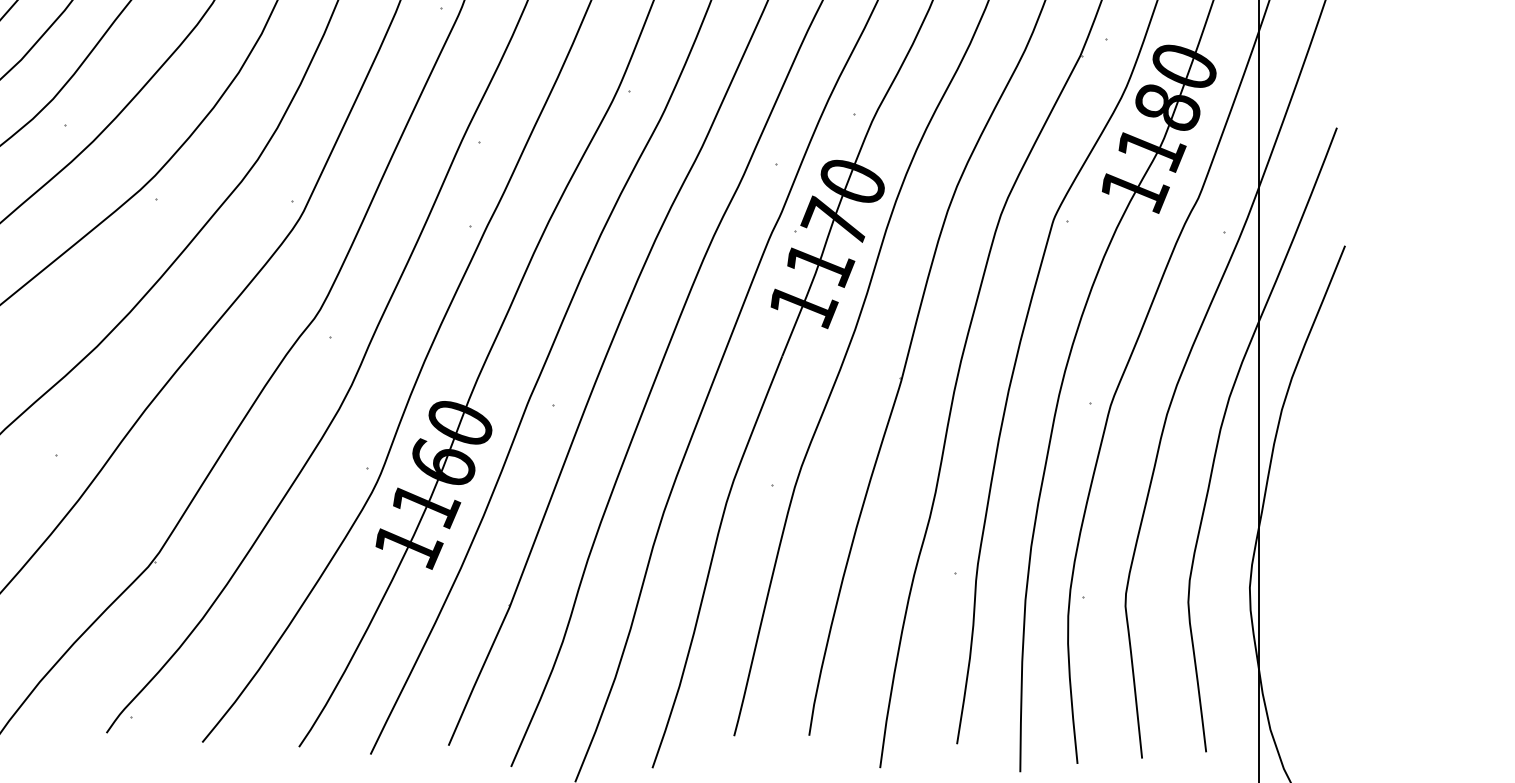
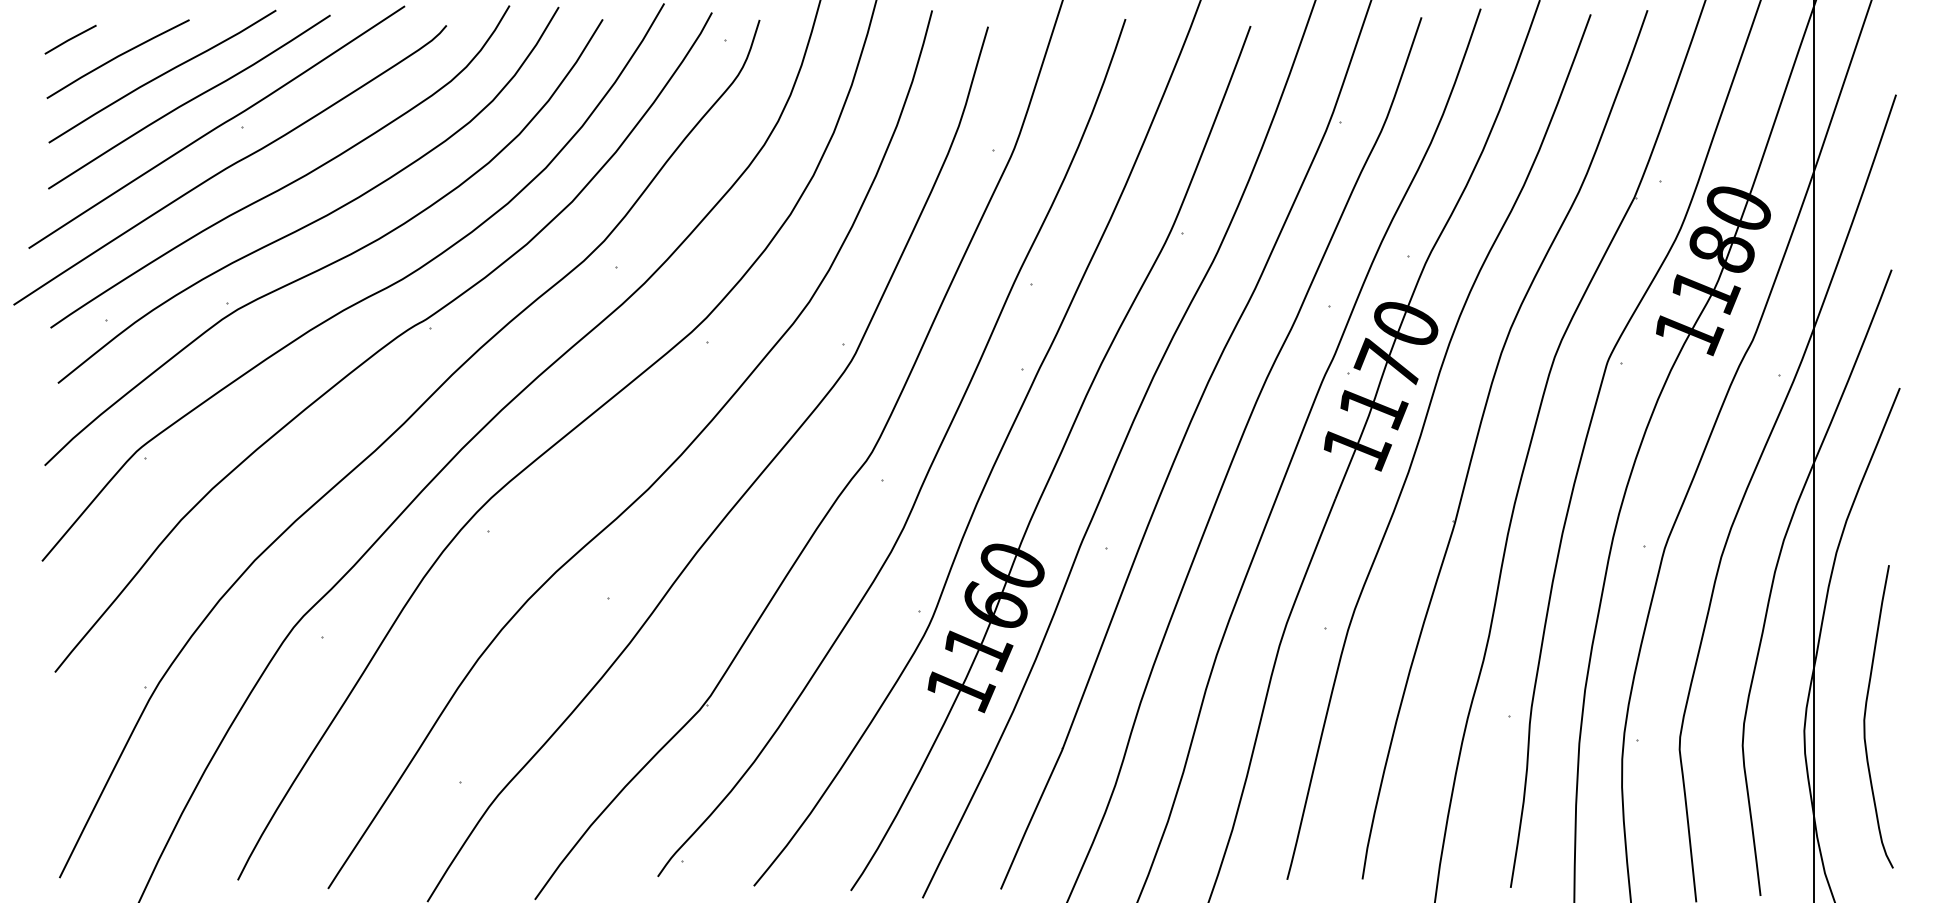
curve: (1311, 569) -> (1866, 712), added

